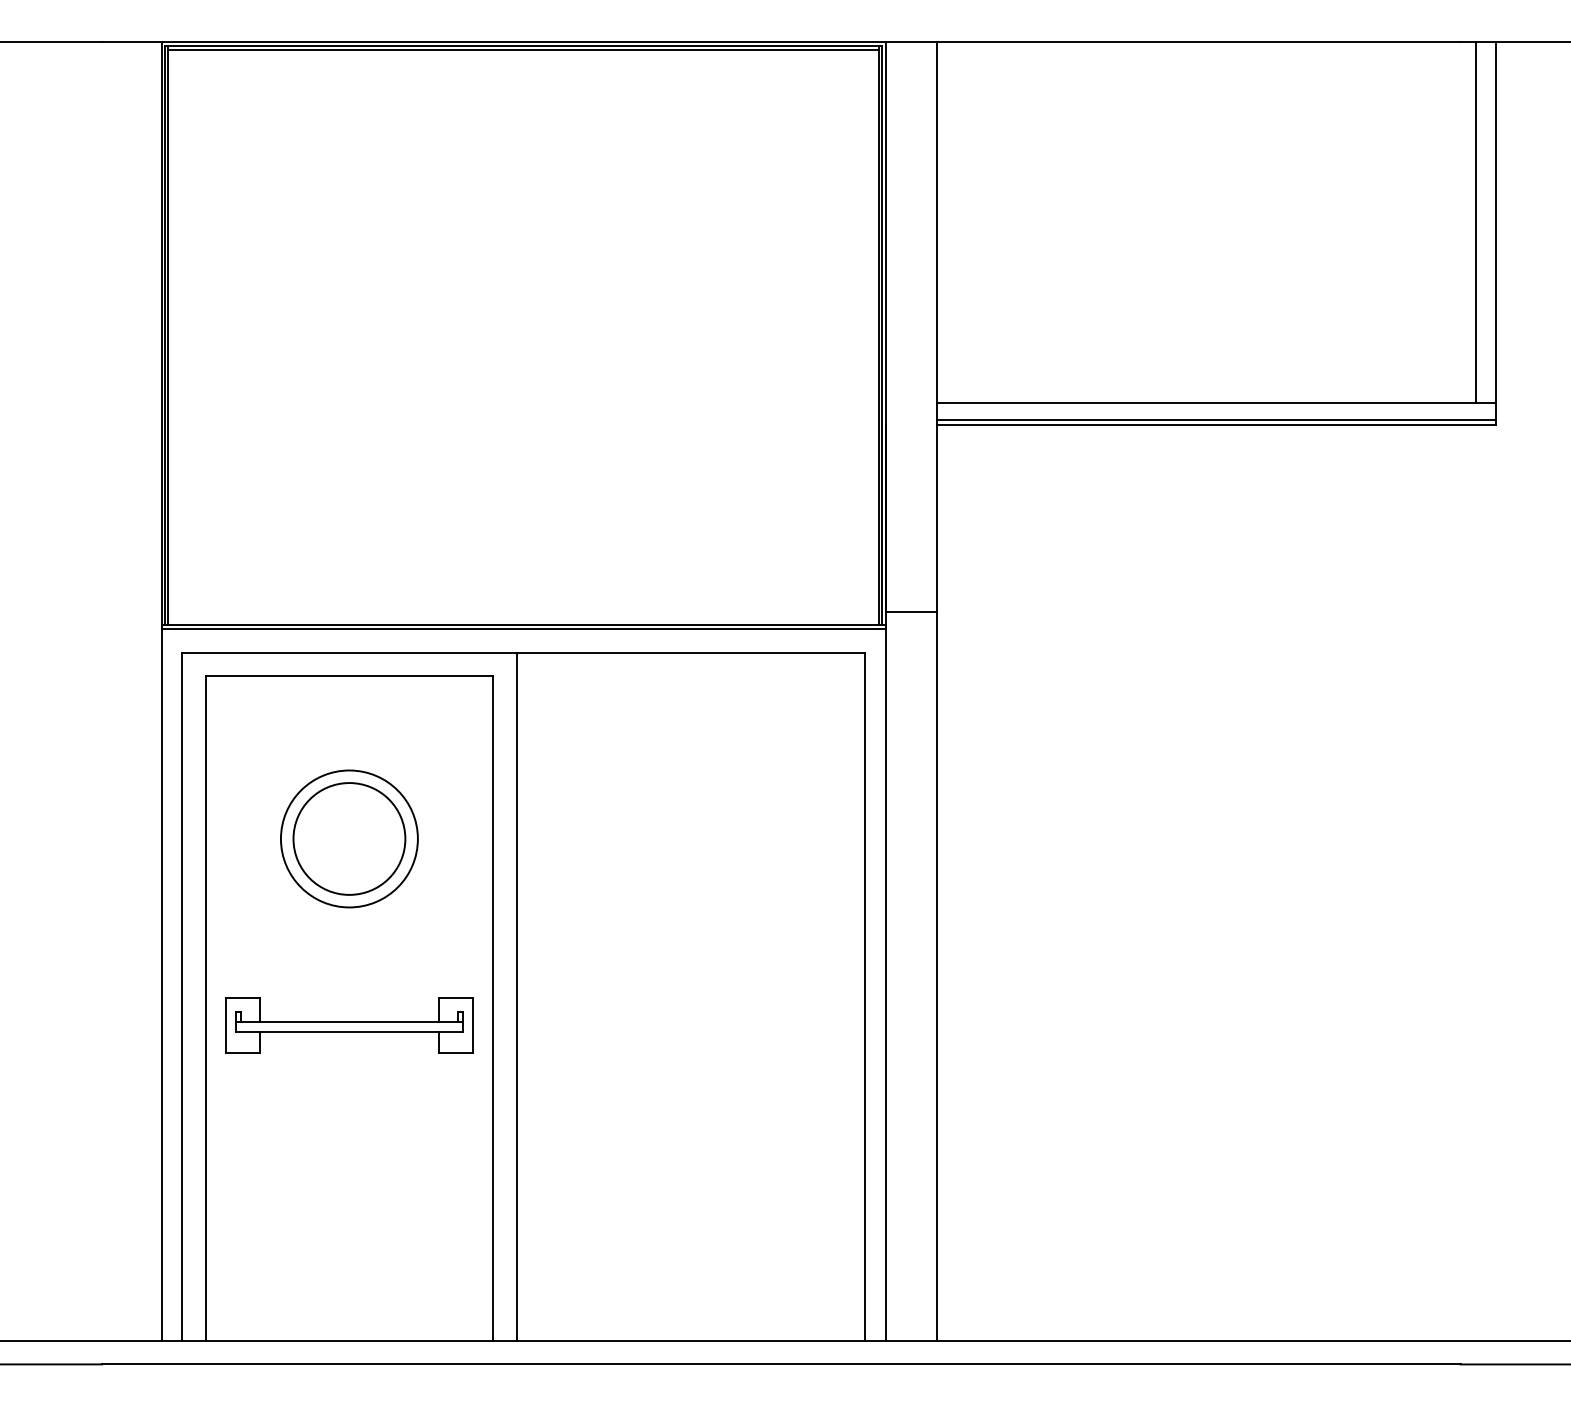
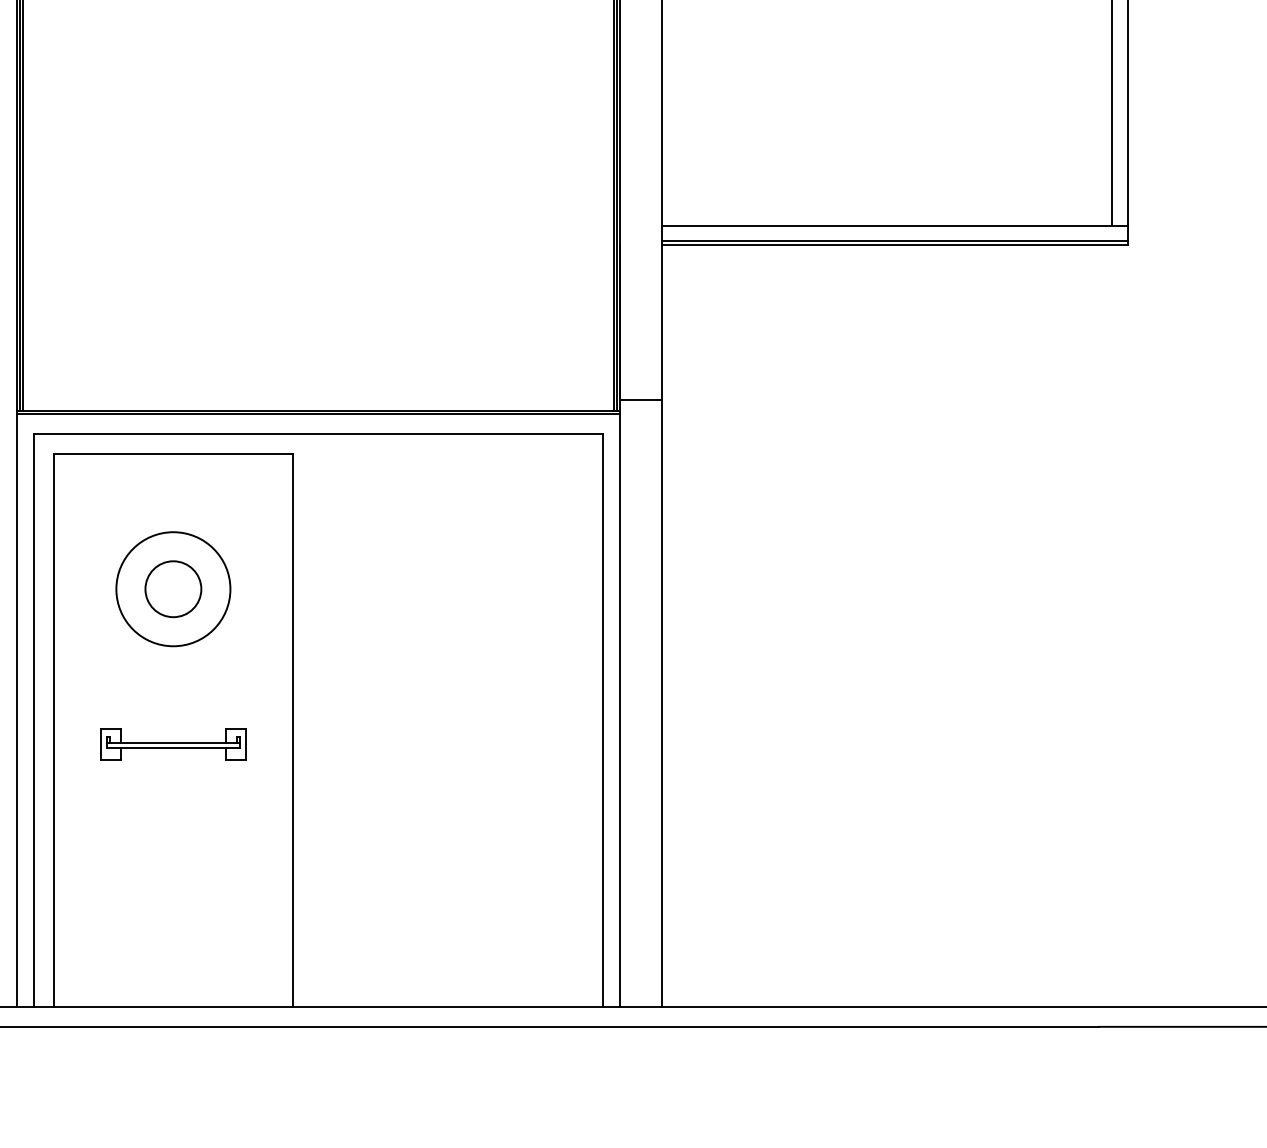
circle: (349, 838) -> (173, 588), size x0.6
line: (517, 996) -> (313, 720), removed
part: (349, 1025) -> (173, 744), size x0.7

